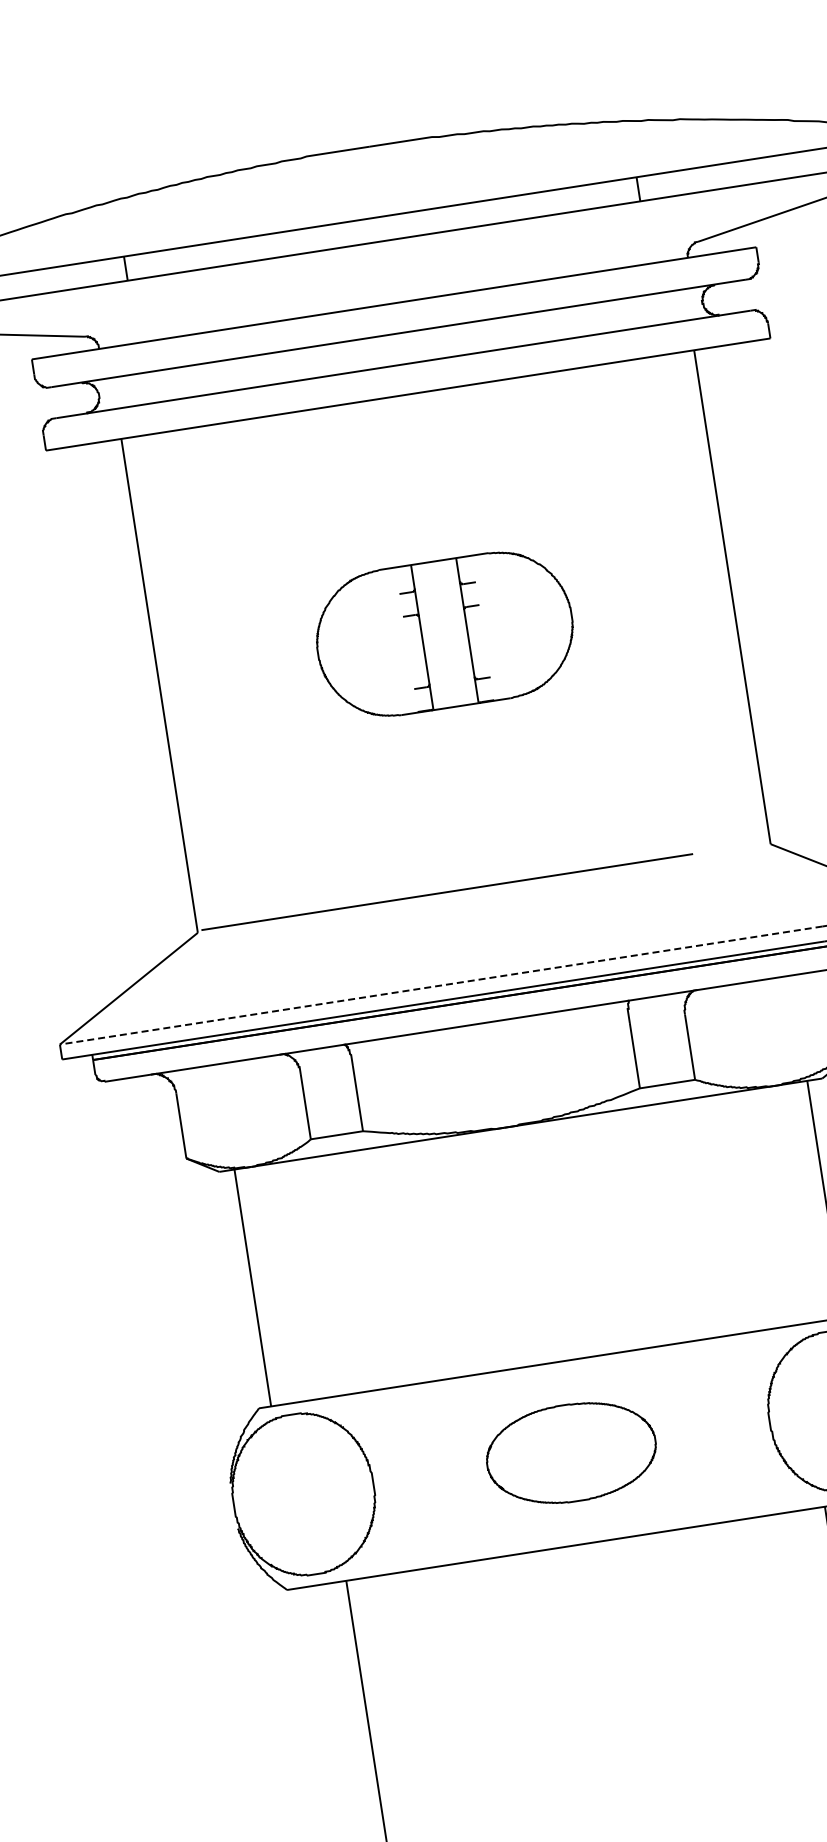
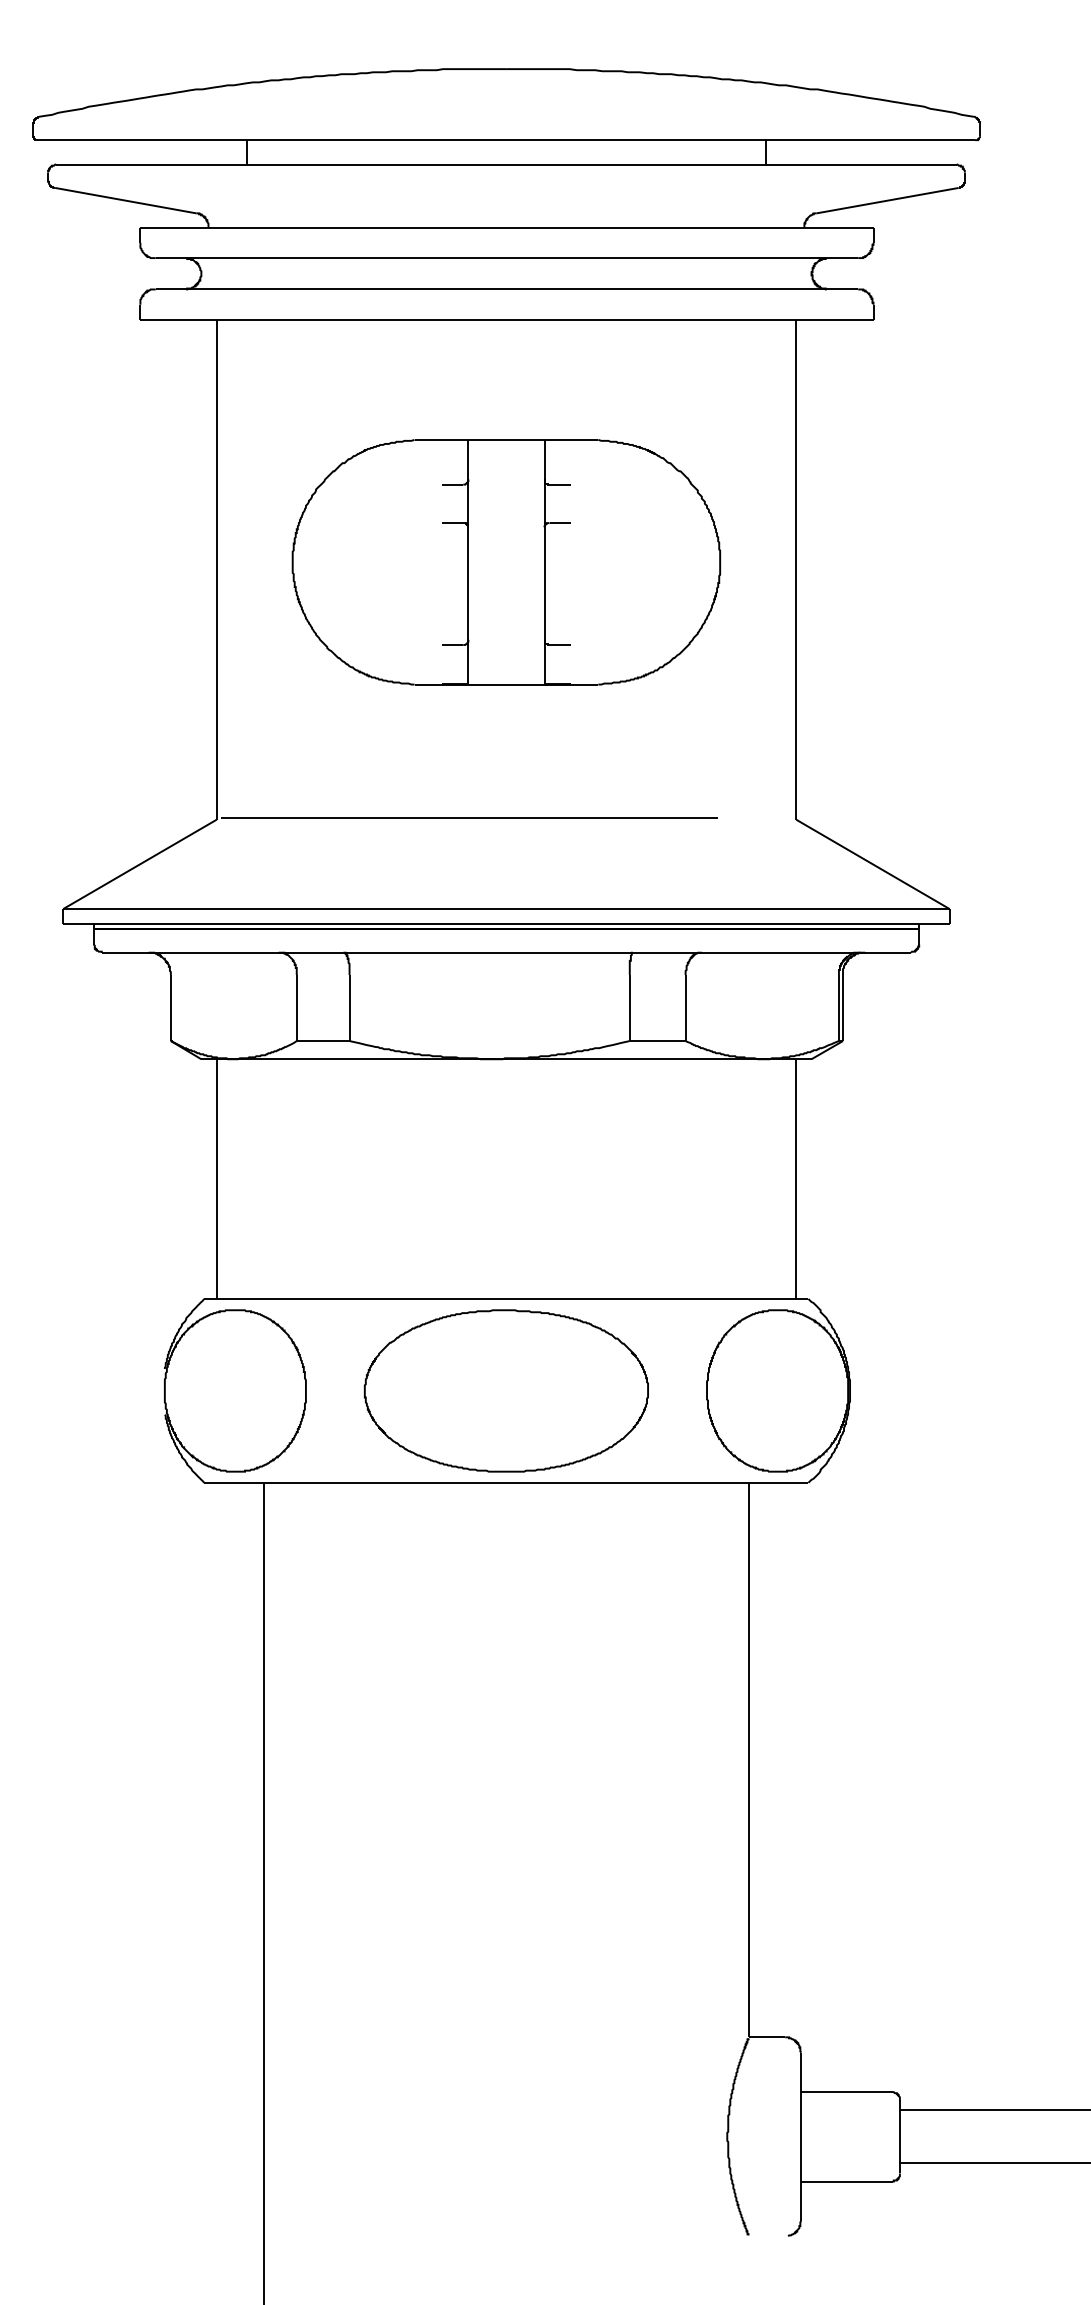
part: (444, 634) -> (506, 562), size x1.67
line: (441, 985) -> (449, 909), dashed -> solid
part: (570, 1452) -> (505, 1390), size x1.67

